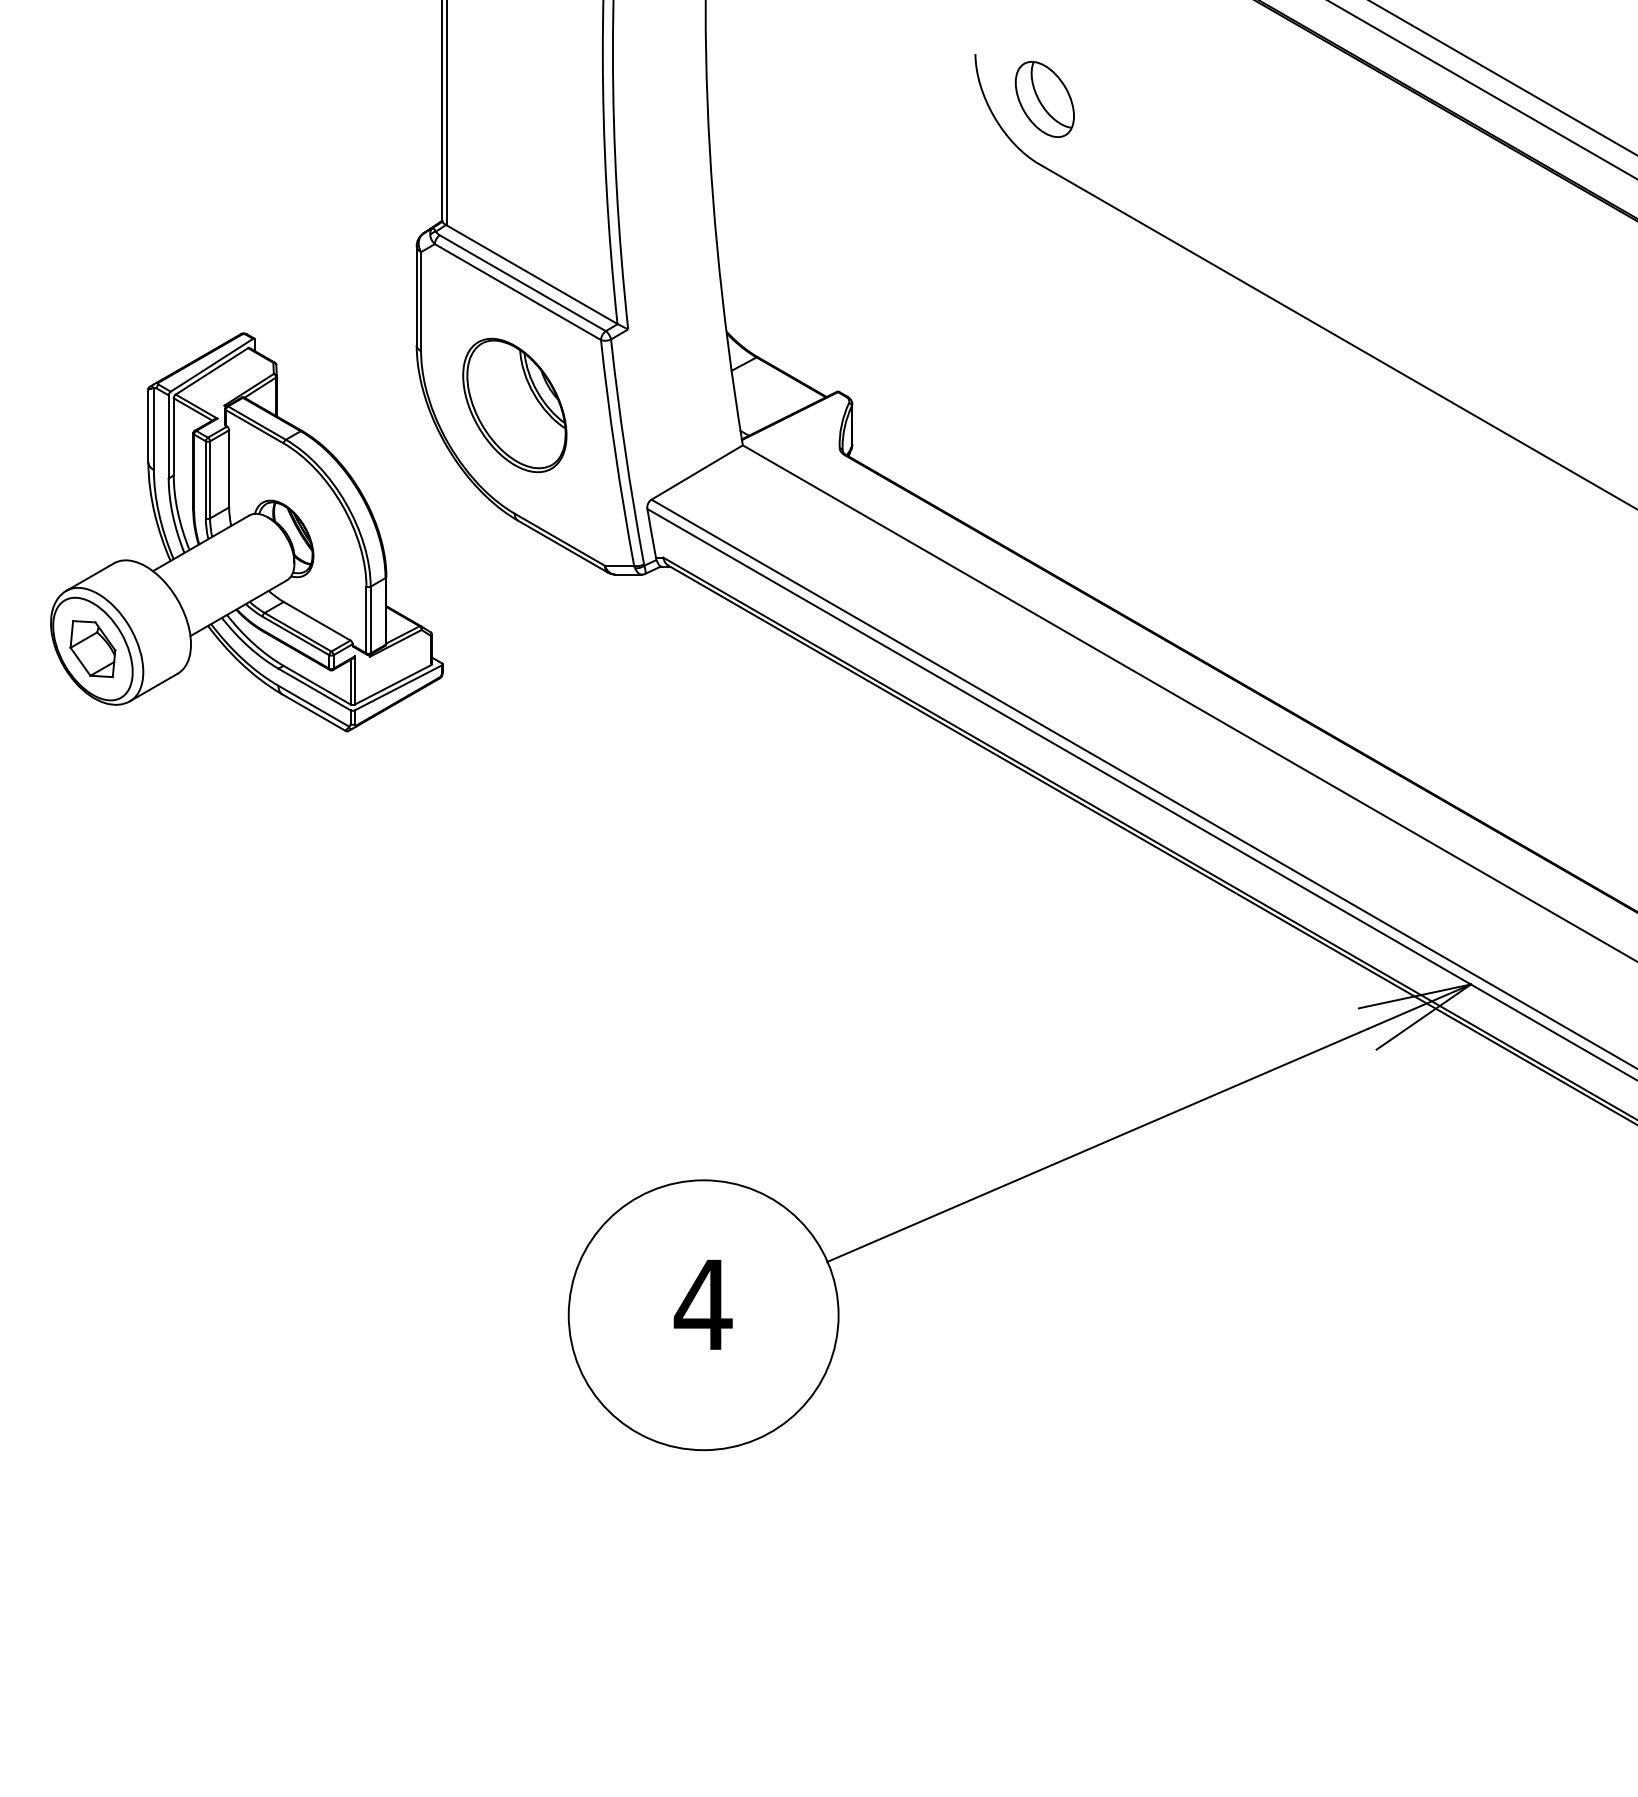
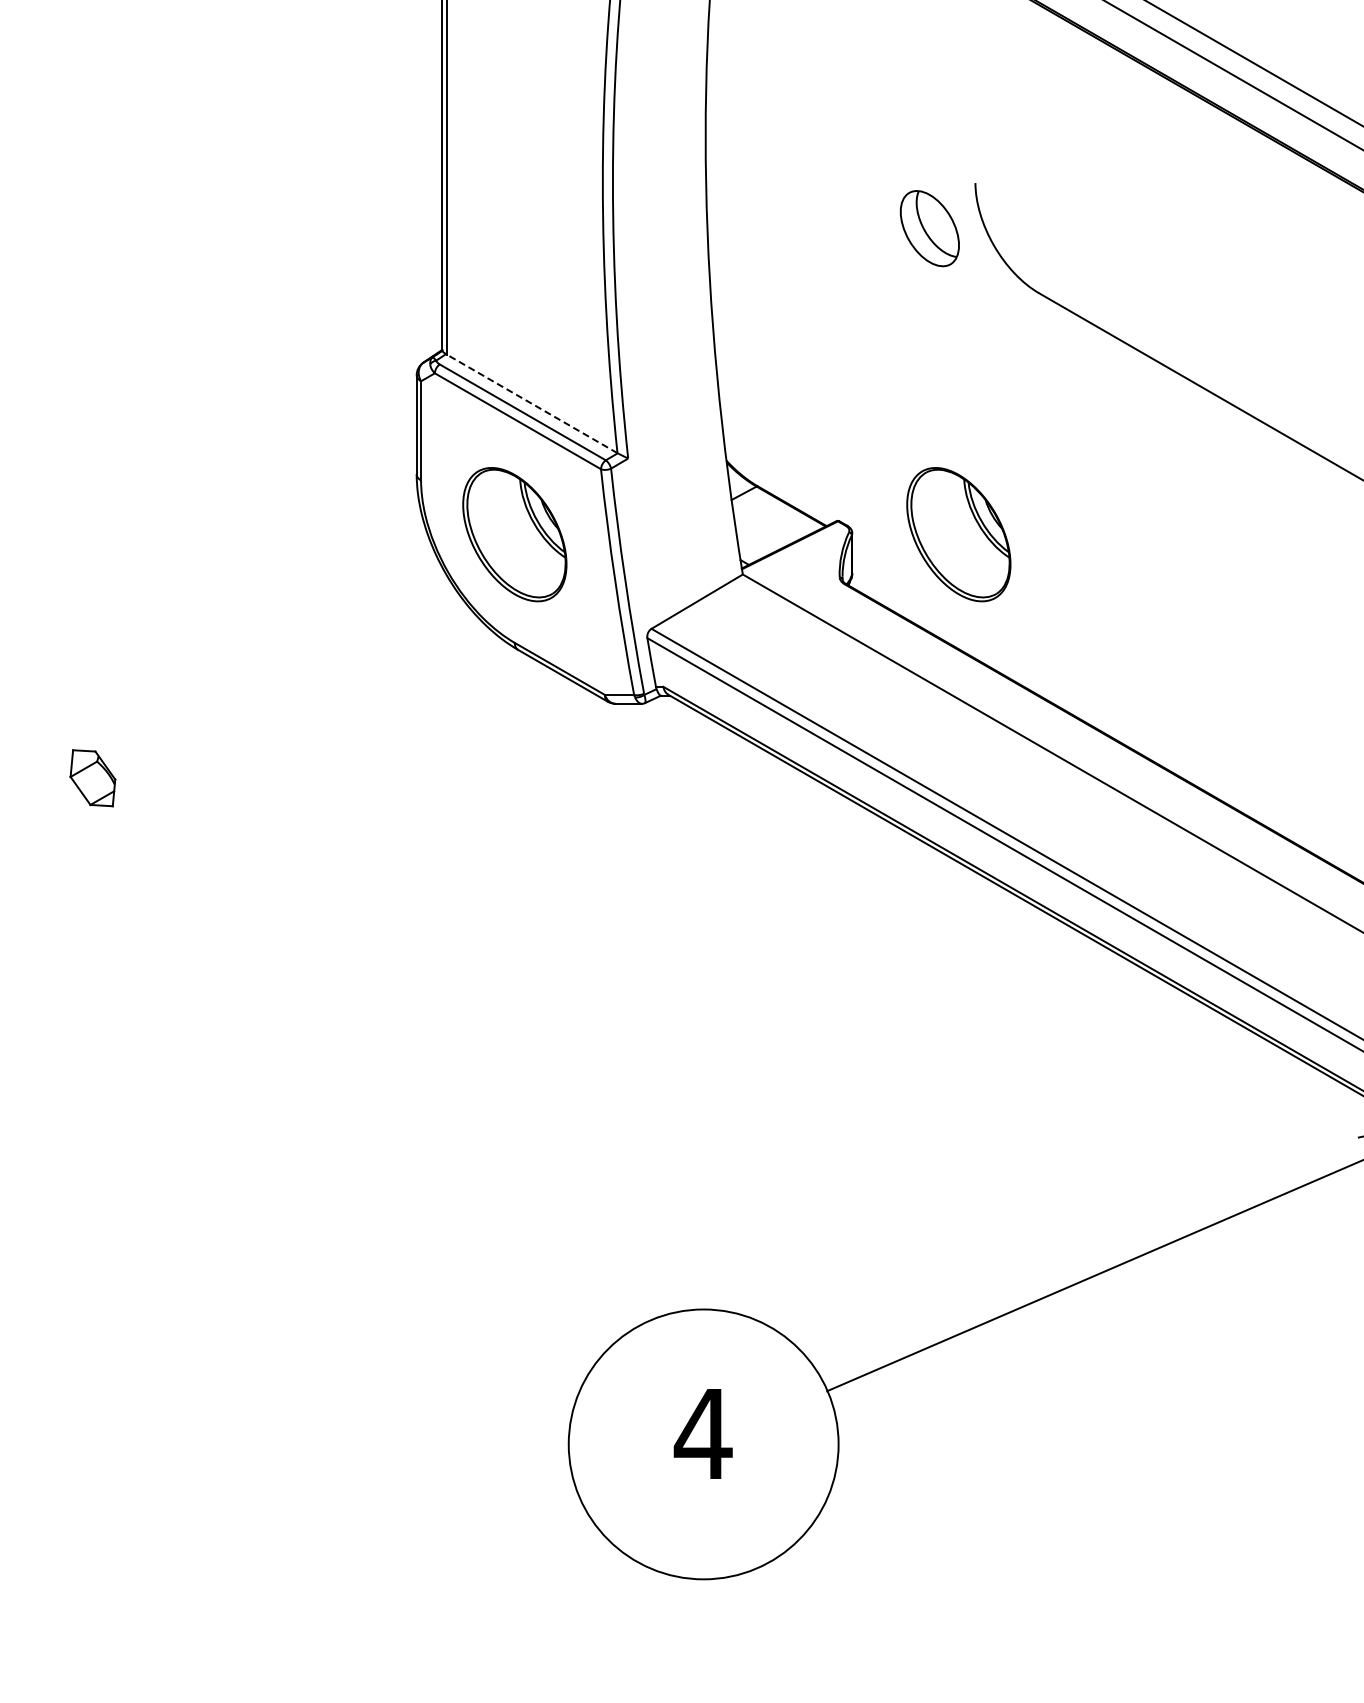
part: (1044, 99) -> (929, 228), moved
line: (532, 274) -> (532, 403), solid -> dashed
part: (958, 405) -> (958, 534), added
part: (246, 532) -> (246, 661), removed

